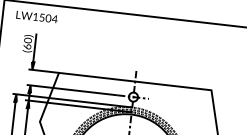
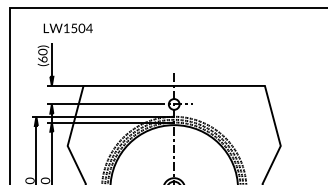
text: (36, 17) -> (67, 28), moved

